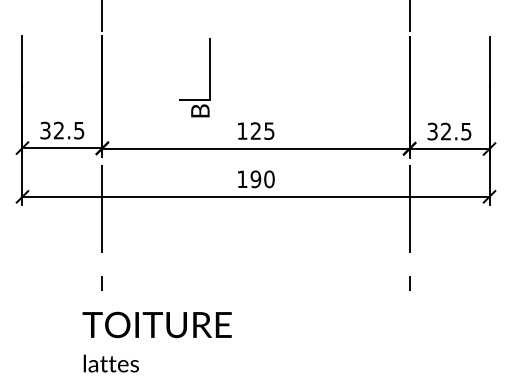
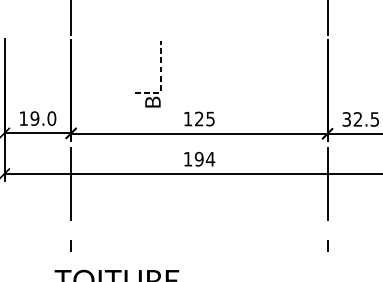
line: (209, 84) -> (160, 80), solid -> dashed
text: (62, 130) -> (37, 118), 32.5 -> 19.0
text: (268, 179) -> (209, 159), 190 -> 194

